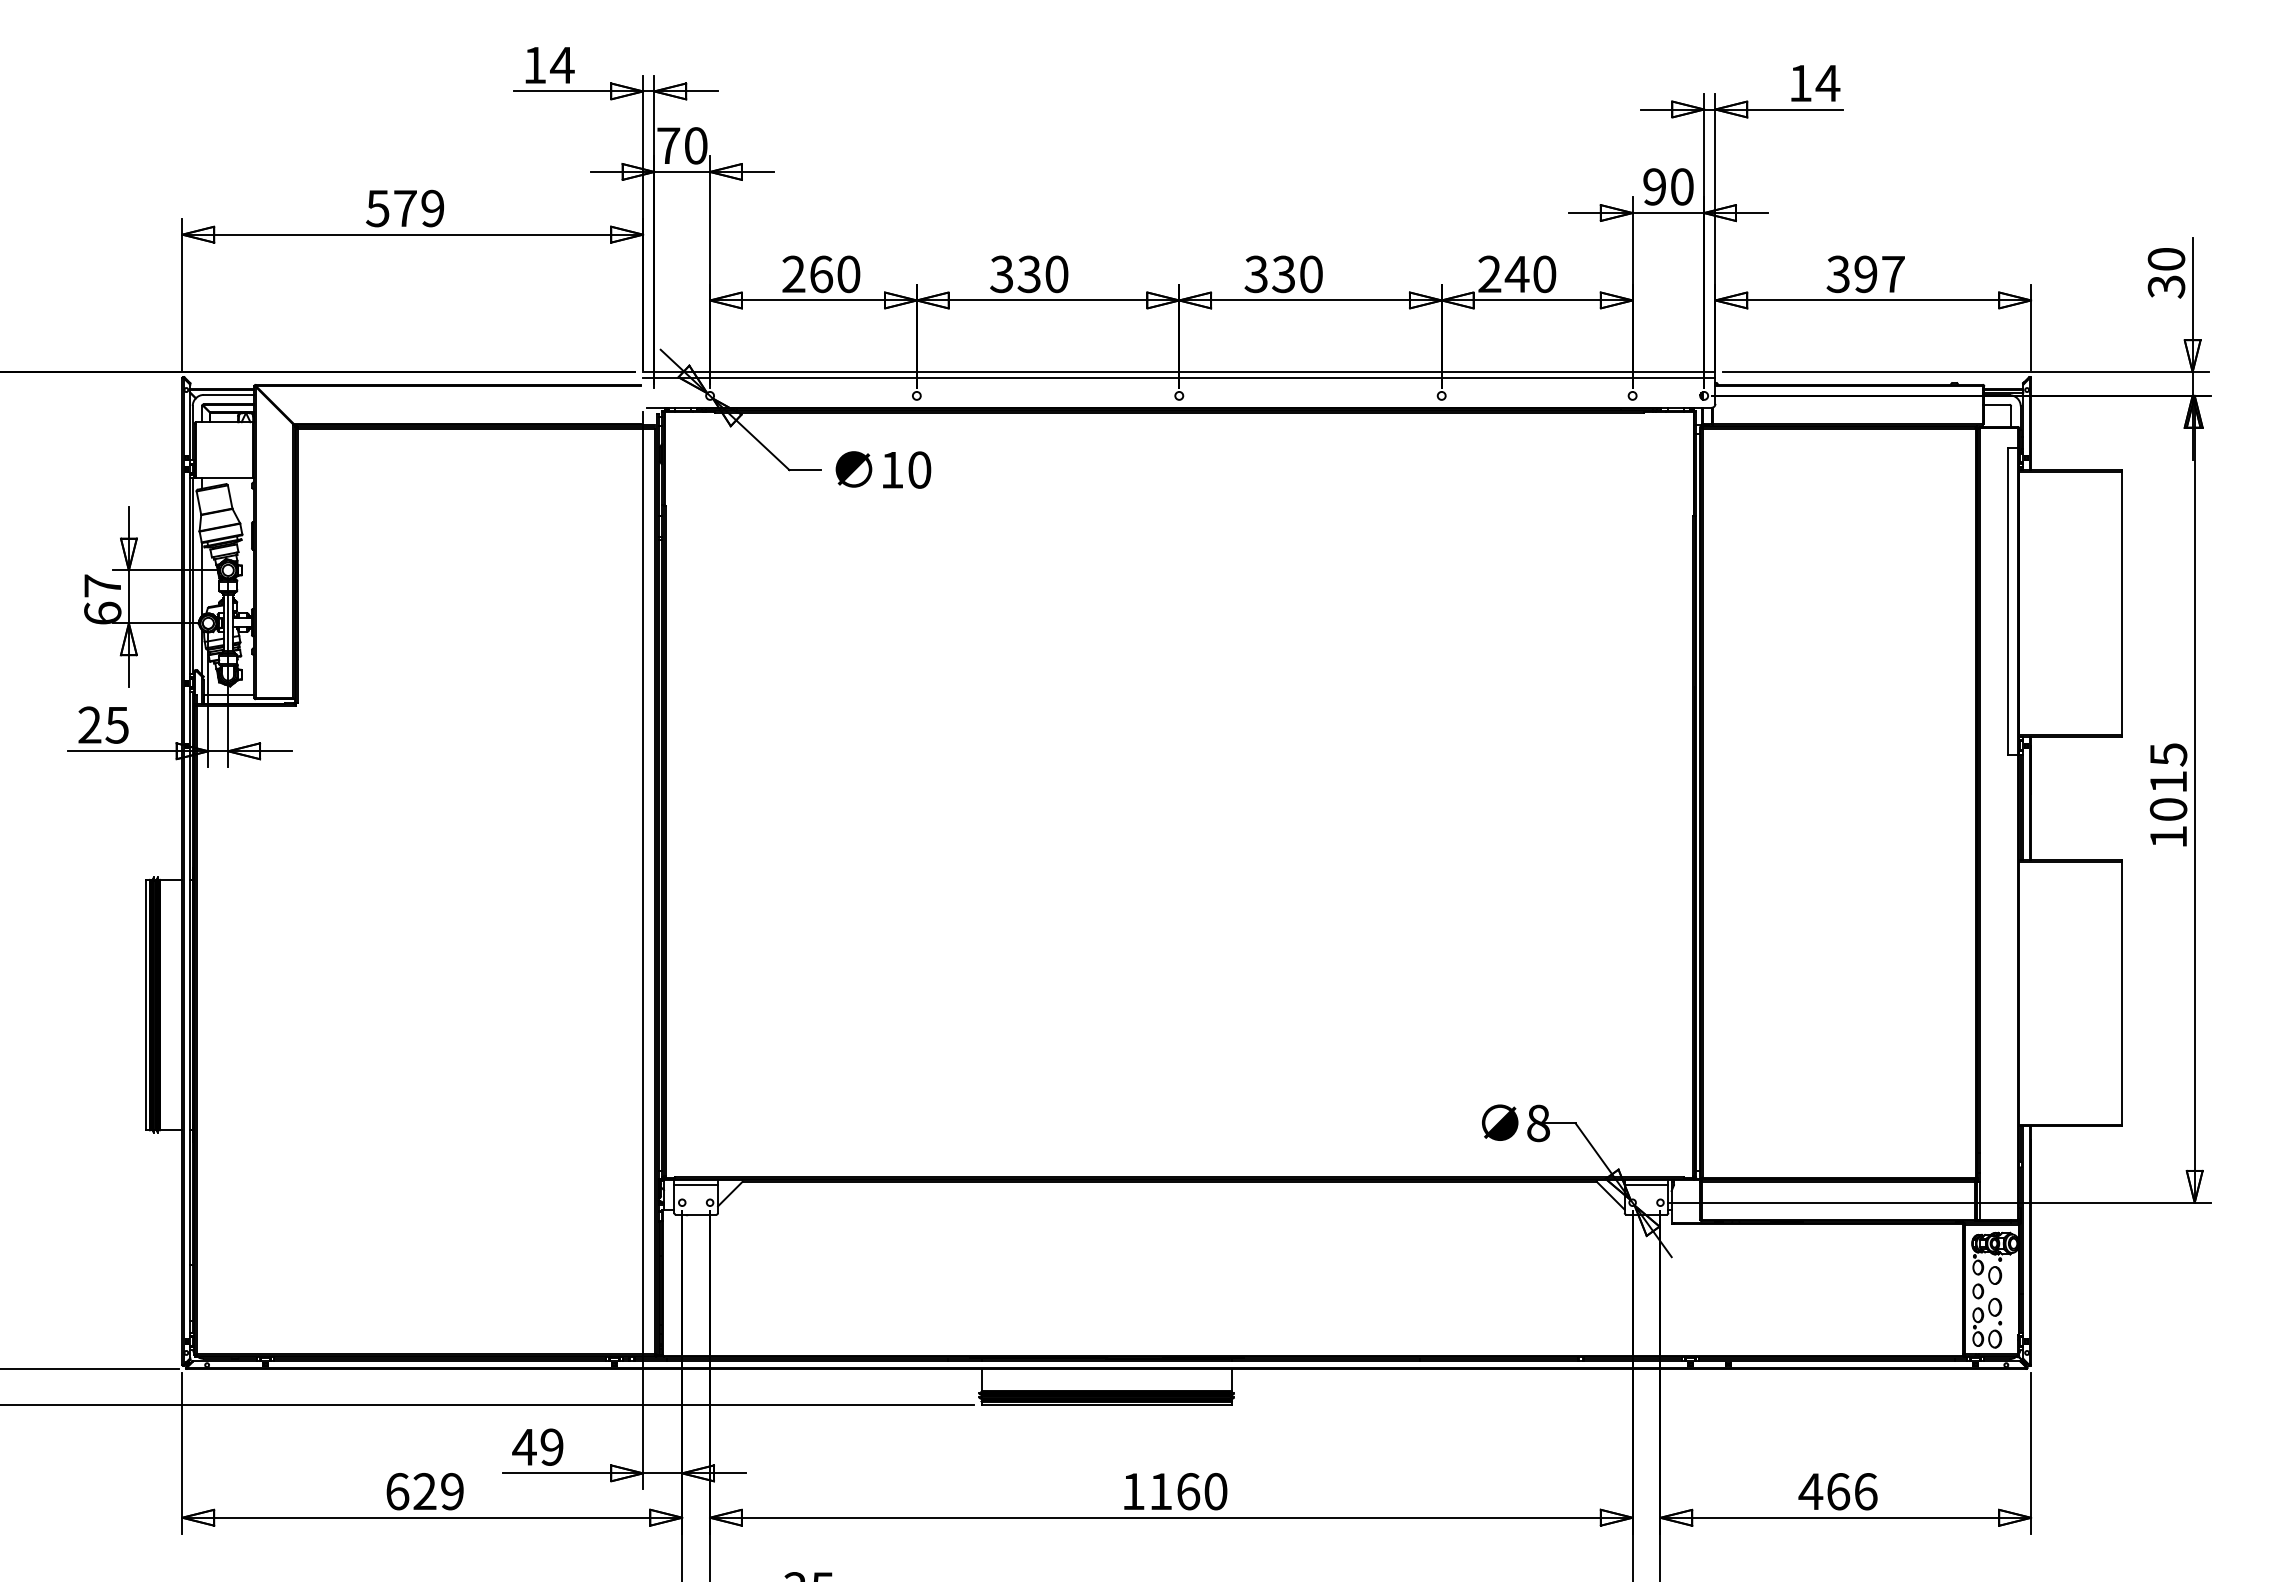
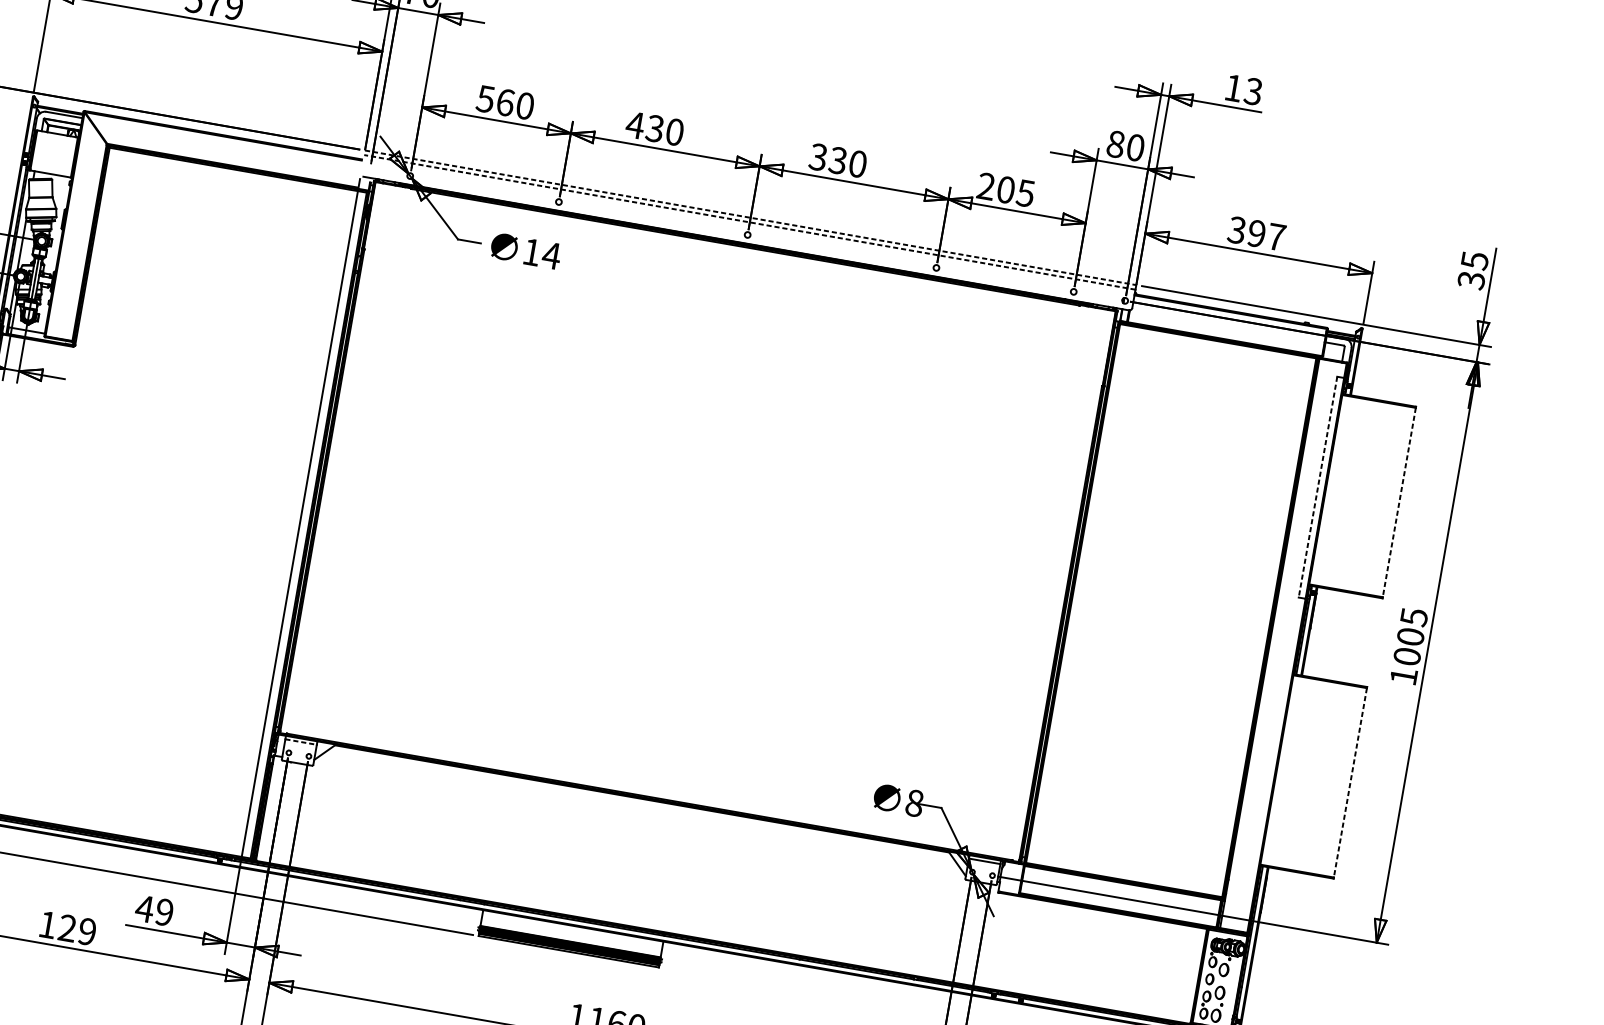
text: (1827, 83) -> (1253, 91), 14 -> 13
text: (1654, 186) -> (1115, 144), 90 -> 80
text: (2166, 259) -> (1474, 260), 30 -> 35
text: (793, 274) -> (485, 99), 260 -> 560
text: (1001, 274) -> (635, 125), 330 -> 430
text: (1530, 274) -> (1015, 191), 240 -> 205
line: (1179, 372) -> (750, 218), solid -> dashed
line: (1178, 378) -> (749, 222), solid -> dashed
text: (919, 469) -> (551, 255), 10 -> 14
line: (2008, 602) -> (1318, 487), solid -> dashed
line: (2121, 603) -> (1399, 502), solid -> dashed
text: (2168, 781) -> (1410, 636), 1015 -> 1005
line: (2121, 993) -> (1350, 783), solid -> dashed
line: (696, 1185) -> (301, 742), solid -> dashed
text: (397, 1491) -> (47, 924), 629 -> 129

